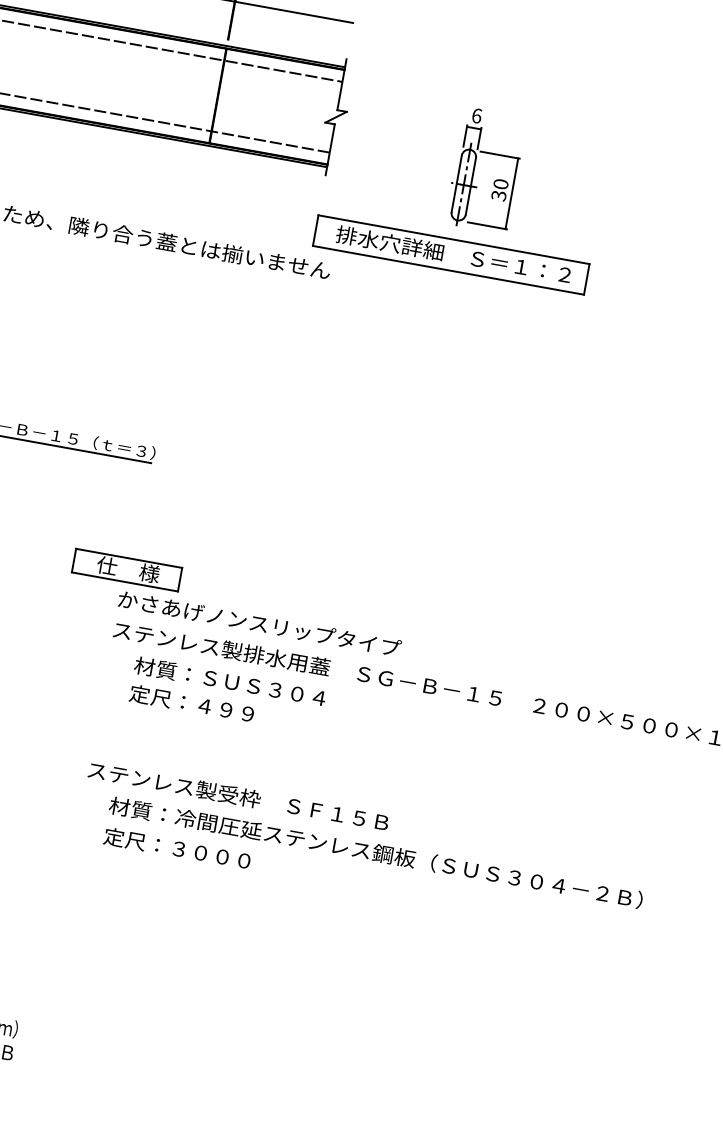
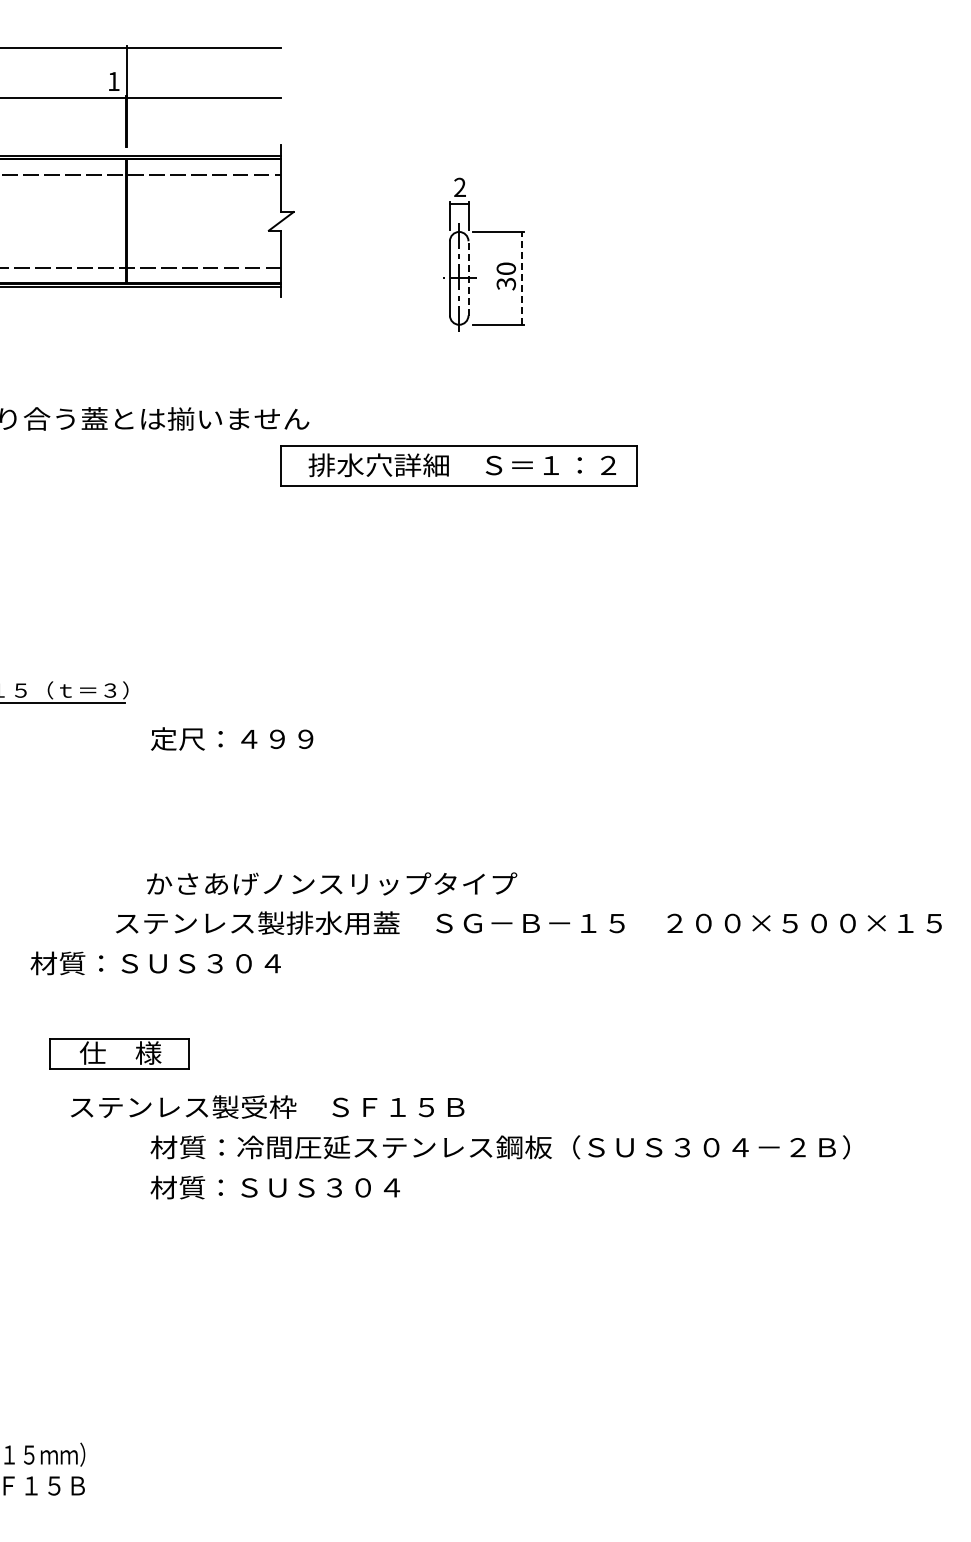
text: (477, 116) -> (460, 187), 6 -> 2
line: (471, 185) -> (468, 277), solid -> dashed
line: (512, 193) -> (522, 277), solid -> dashed
part: (450, 254) -> (458, 465), moved
part: (127, 569) -> (119, 1053), moved
text: (260, 623) -> (332, 883), moved
text: (229, 681) -> (155, 963), moved
text: (192, 703) -> (232, 738), moved
text: (238, 795) -> (267, 1106), moved
text: (198, 852) -> (274, 1187), 定尺：３０００ -> 材質：ＳＵＳ３０４

